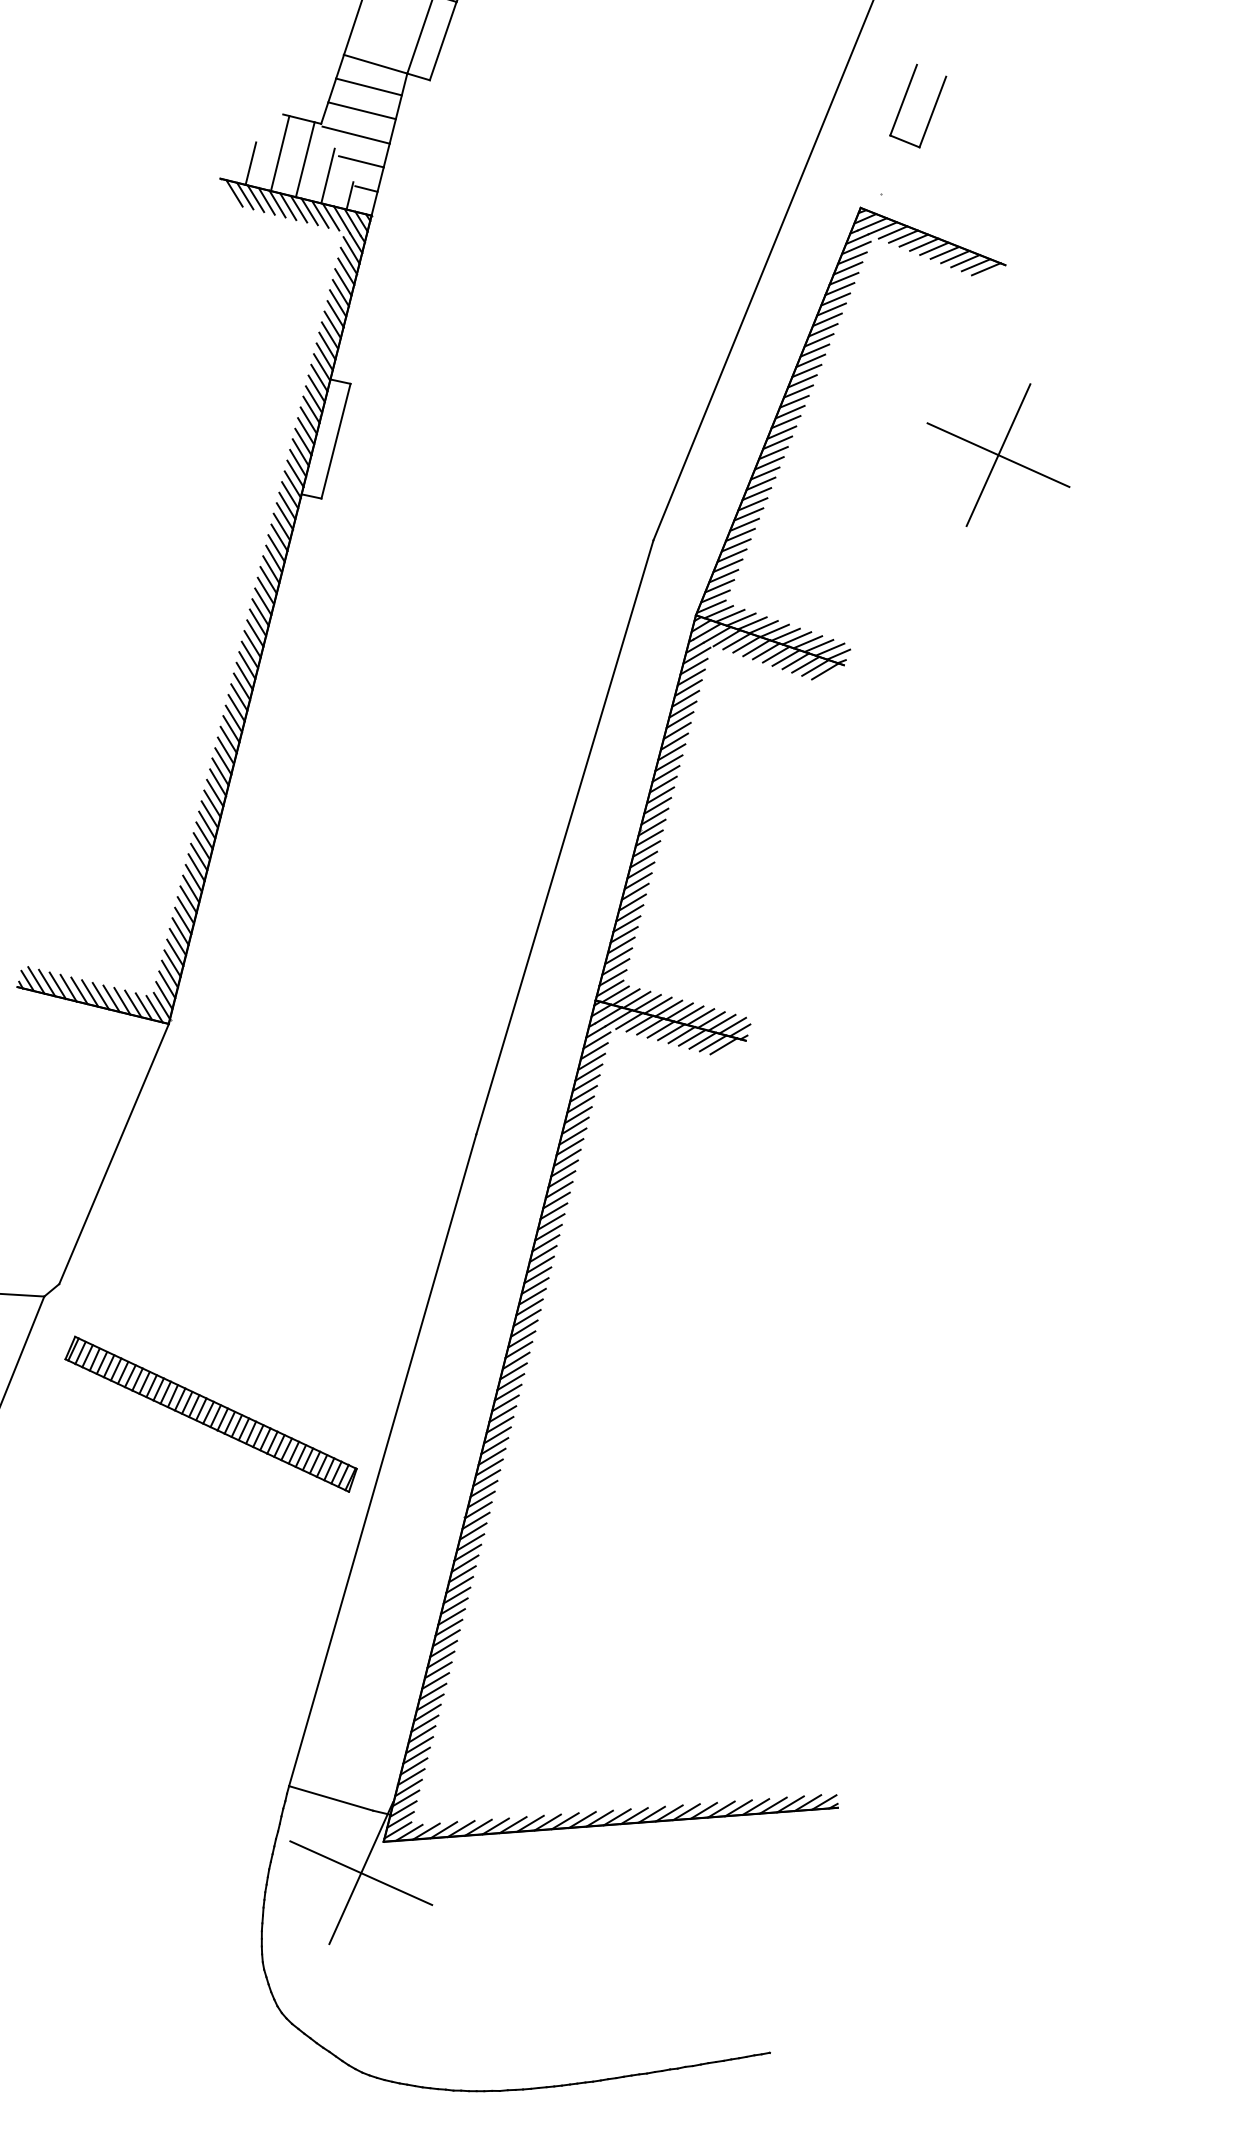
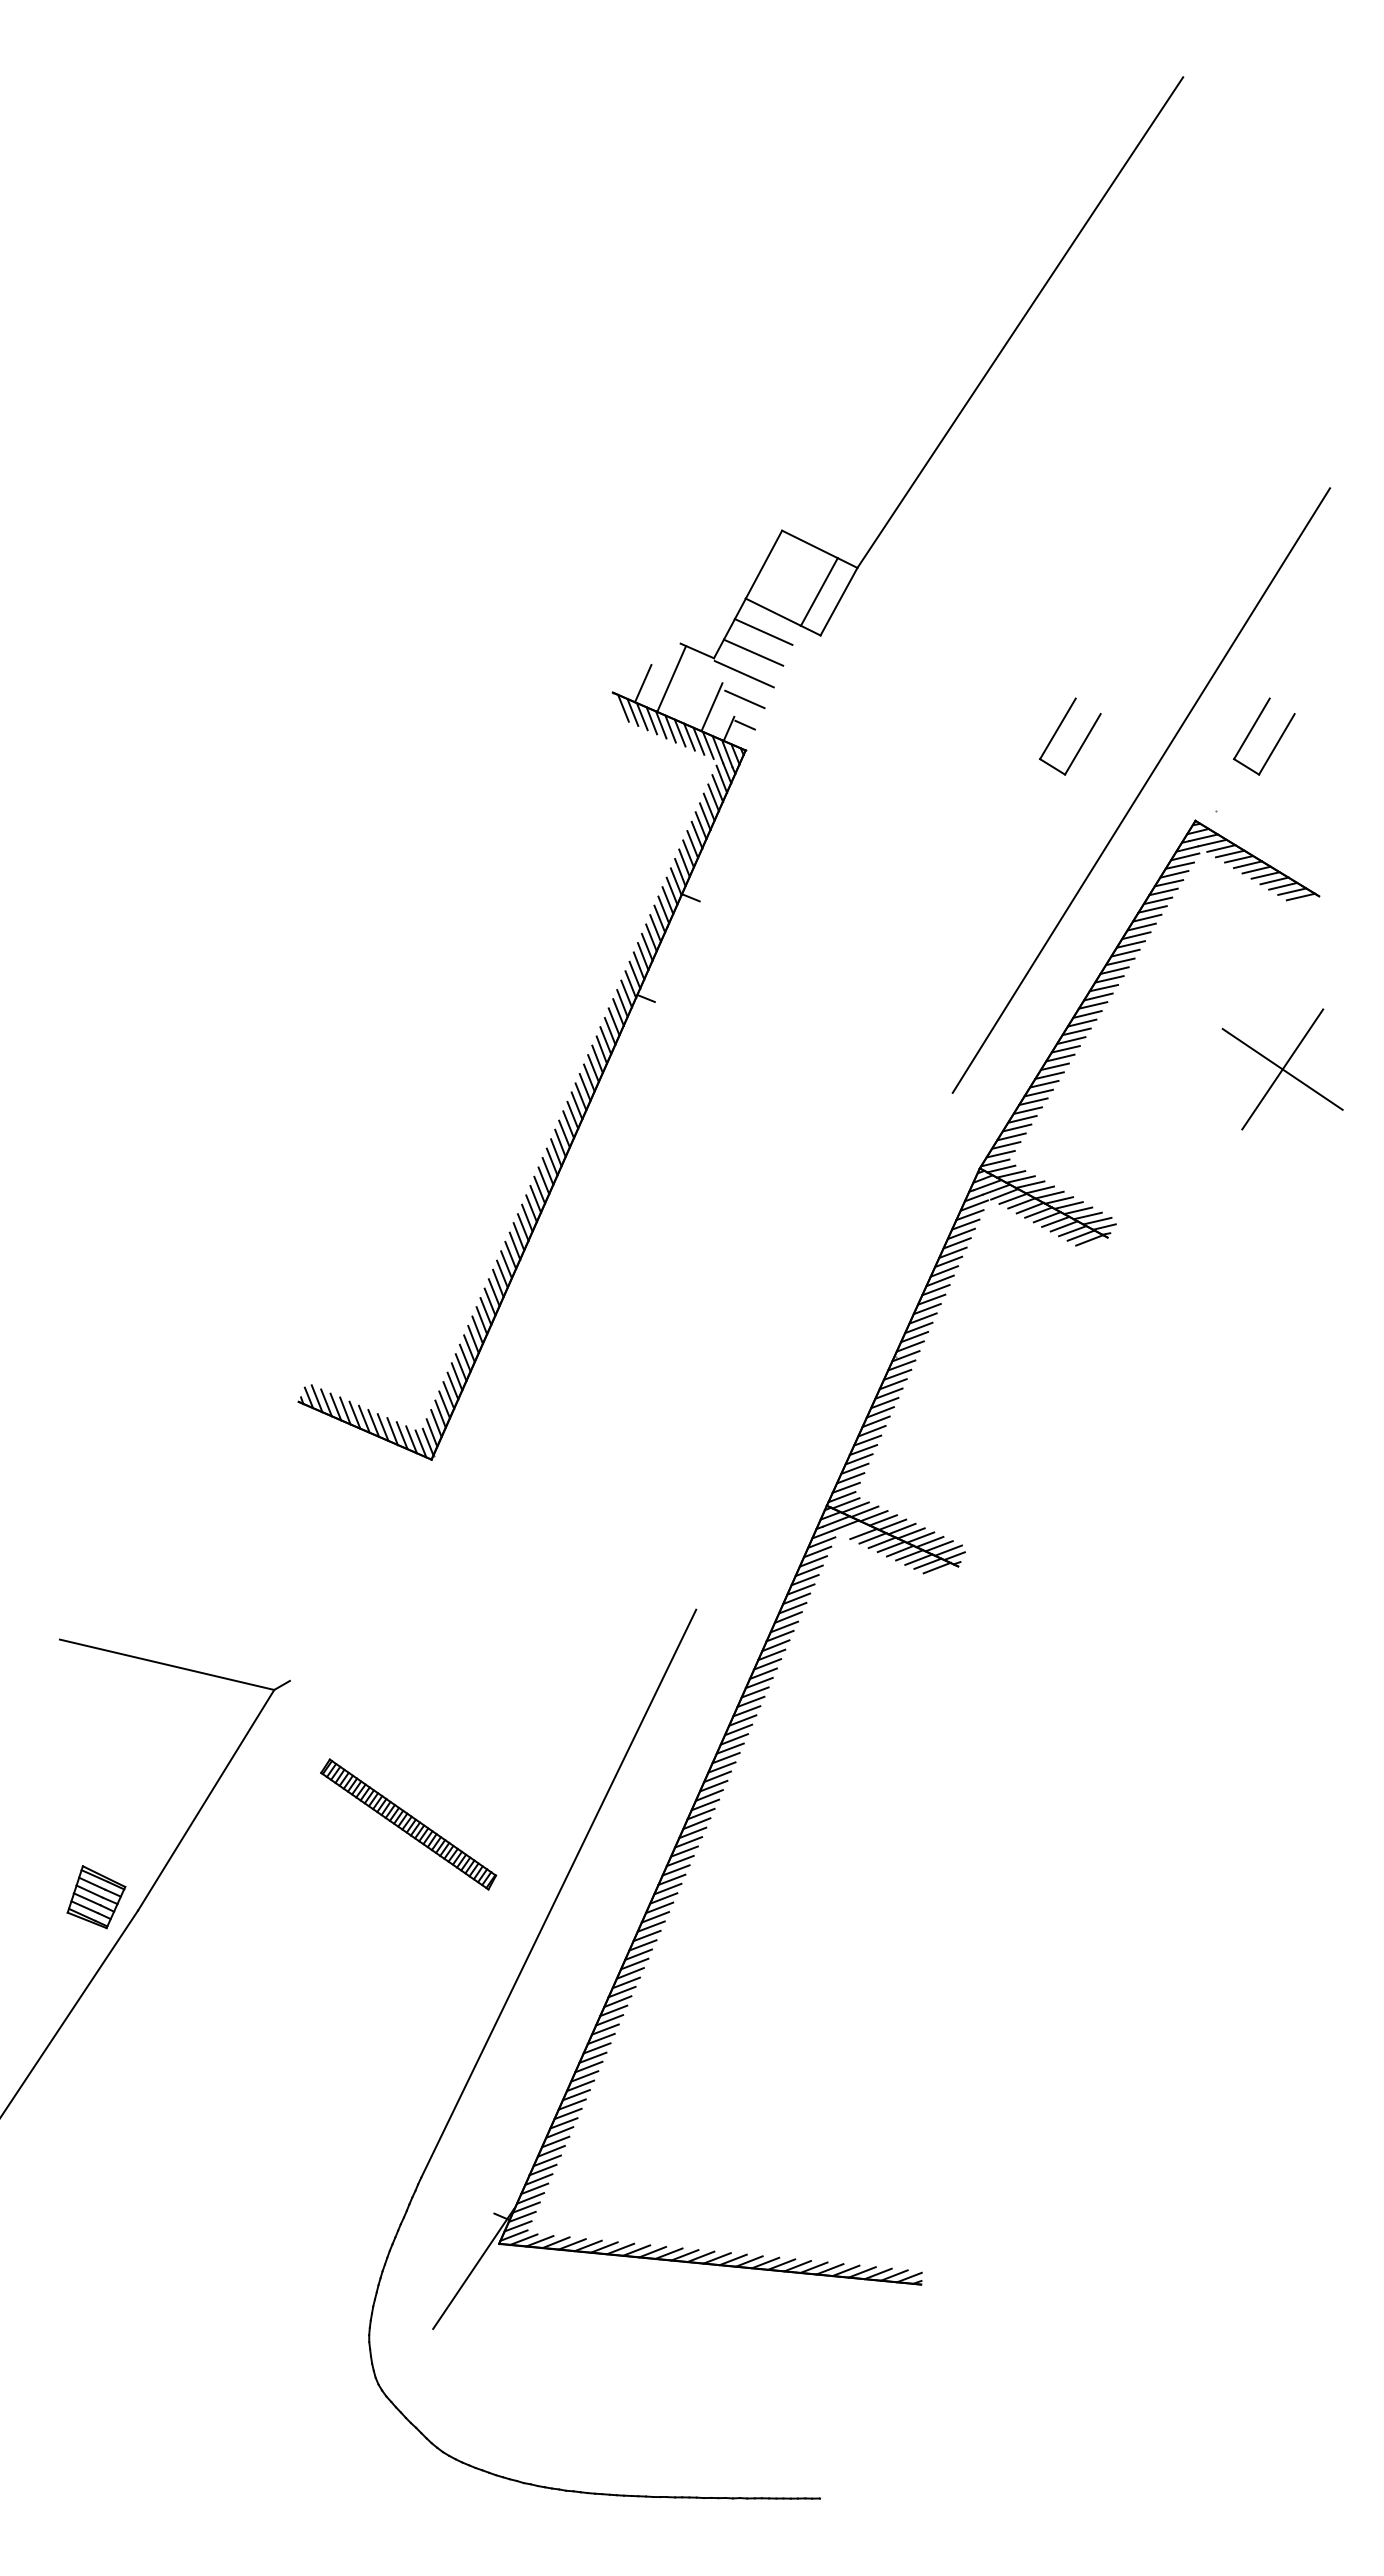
part: (699, 137) -> (1058, 730), added
line: (388, 144) -> (772, 687), removed
line: (305, 159) -> (693, 688), removed
line: (335, 441) -> (676, 951), removed
line: (564, 836) -> (824, 1350), removed
line: (629, 1020) -> (854, 1529), removed
line: (113, 1153) -> (360, 1569), removed
part: (211, 1414) -> (408, 1824), size x0.7
line: (330, 1798) -> (457, 2195), removed
line: (361, 1872) -> (473, 2268), removed

